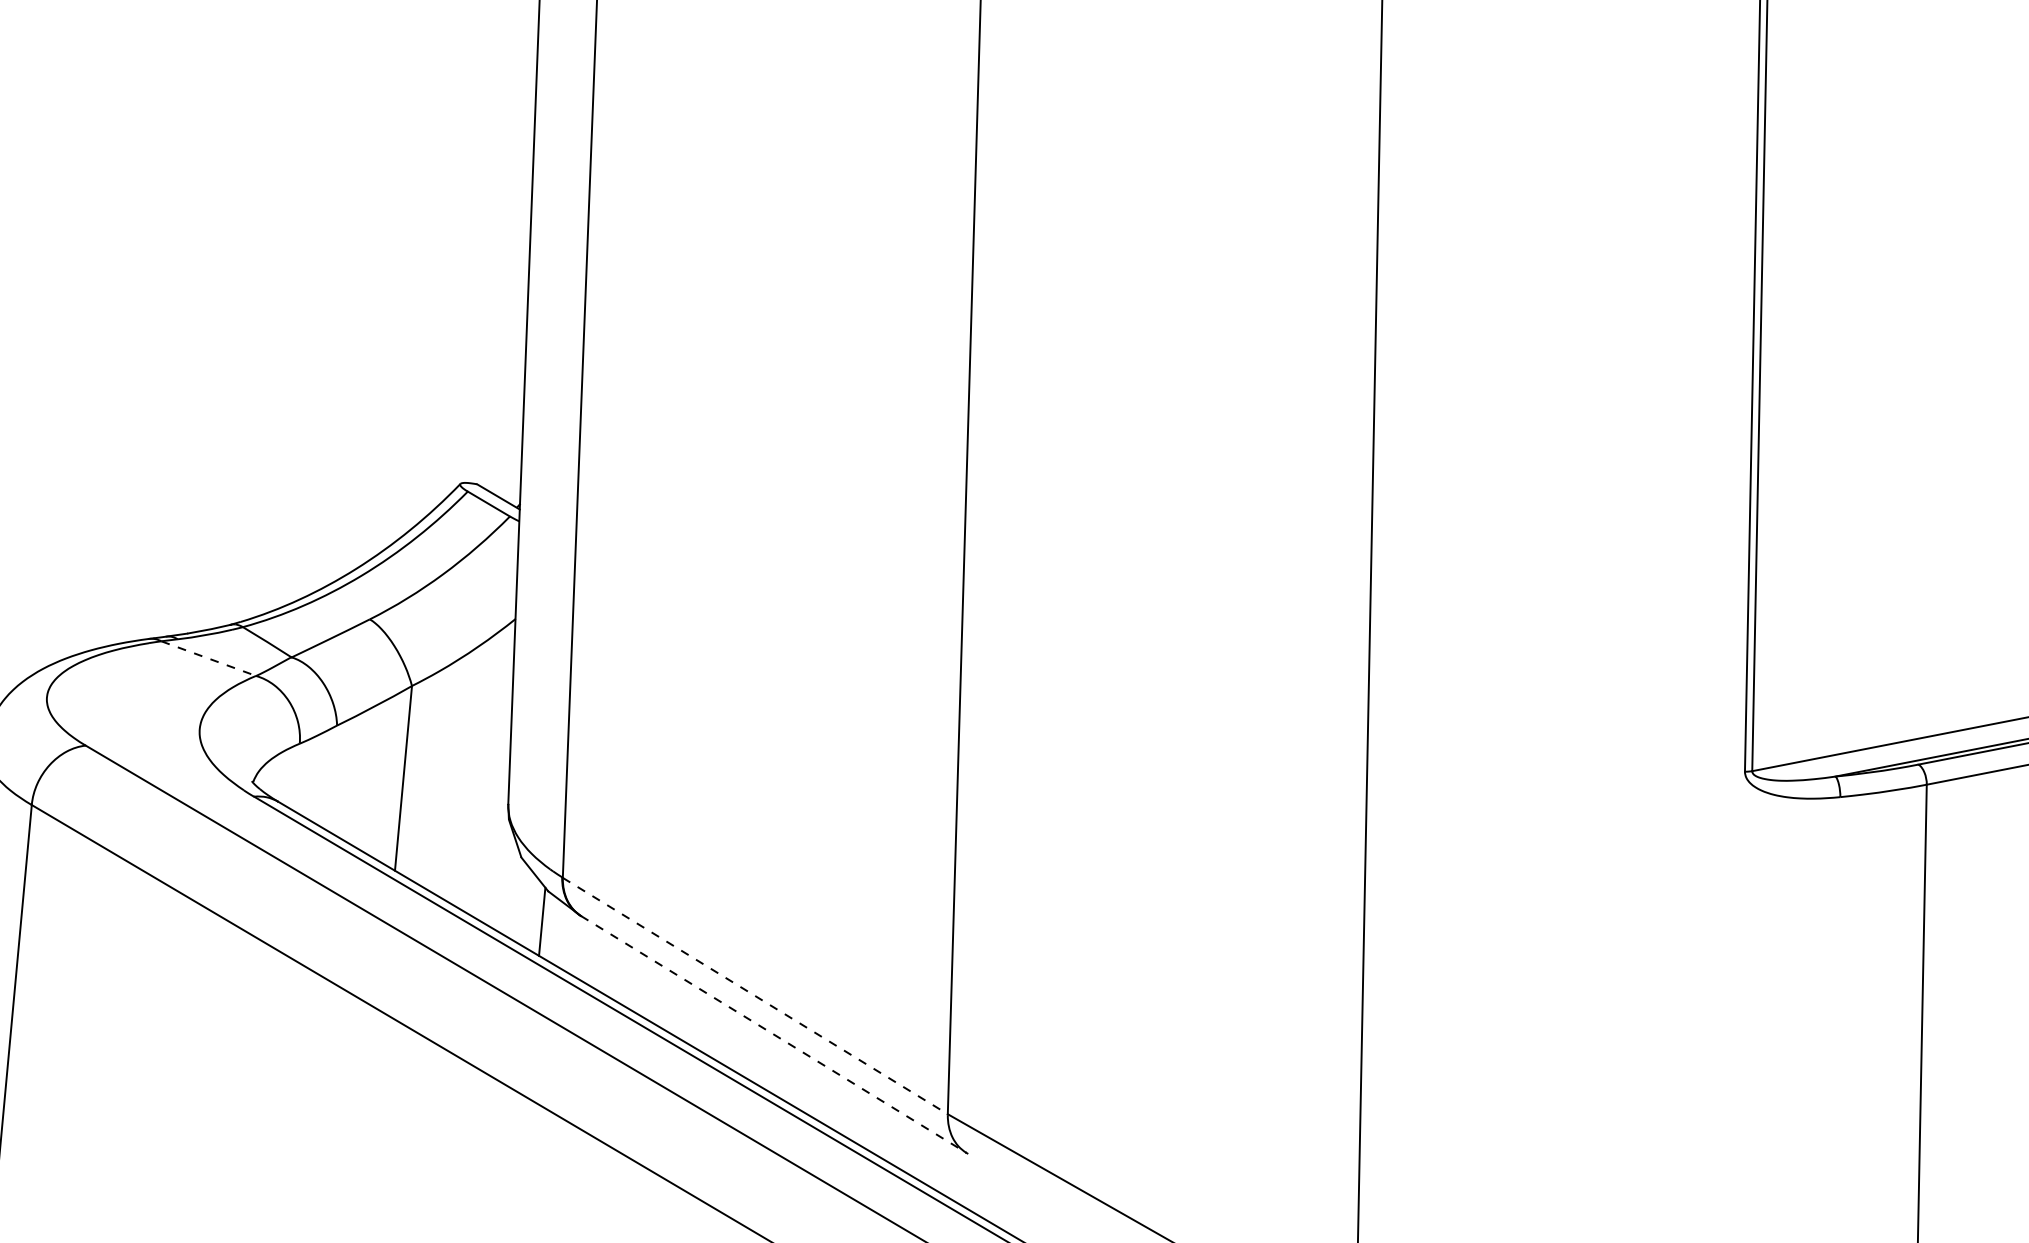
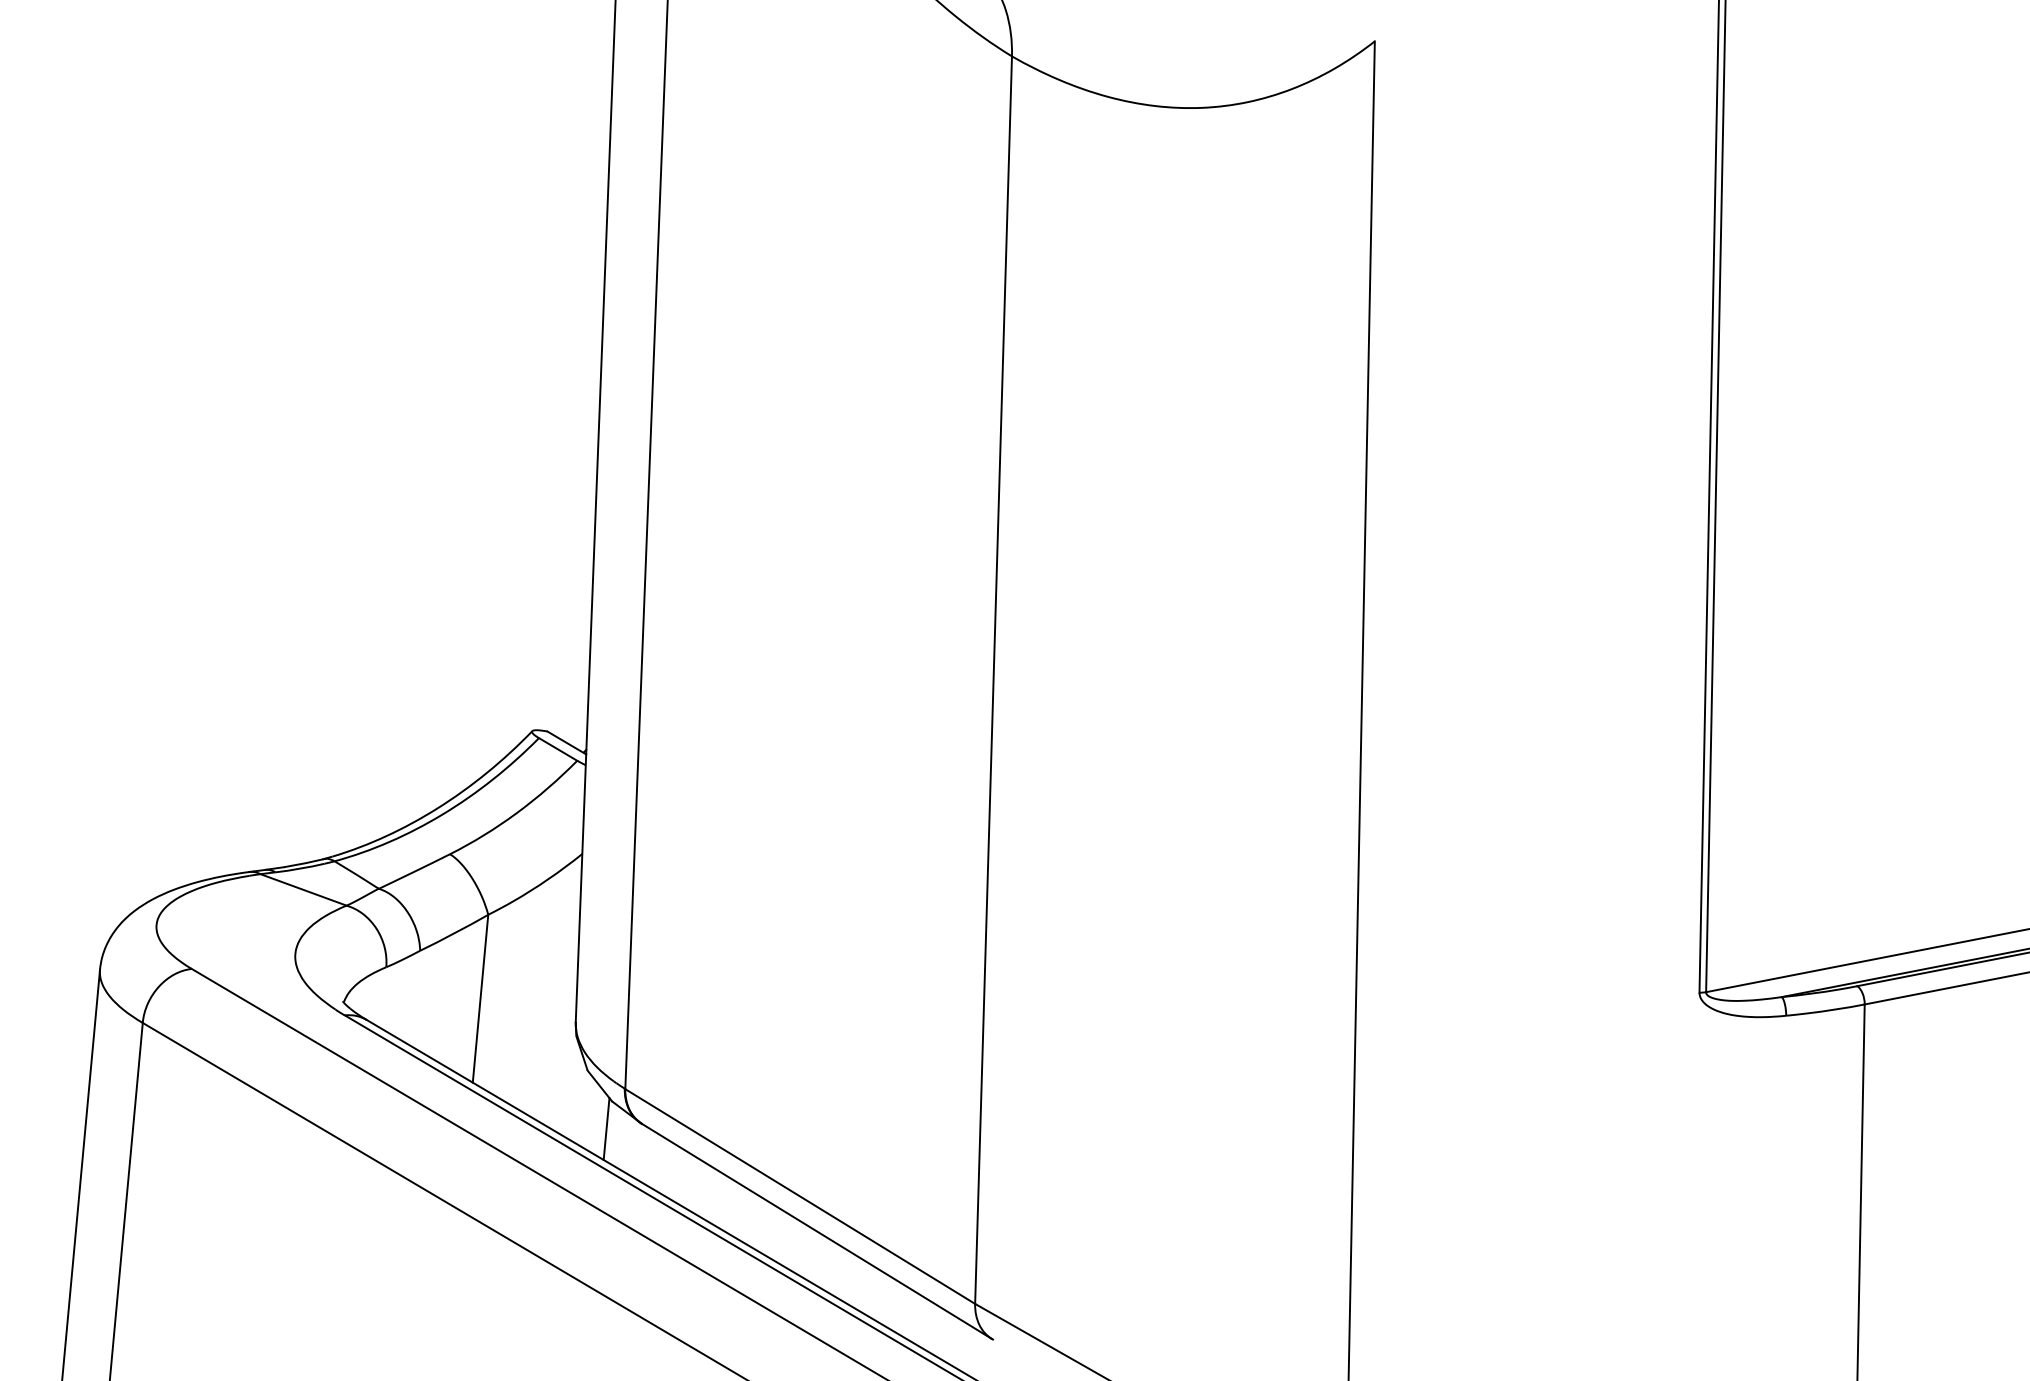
line: (208, 658) -> (303, 889), dashed -> solid
line: (755, 996) -> (800, 1196), dashed -> solid
line: (773, 1034) -> (816, 1231), dashed -> solid

